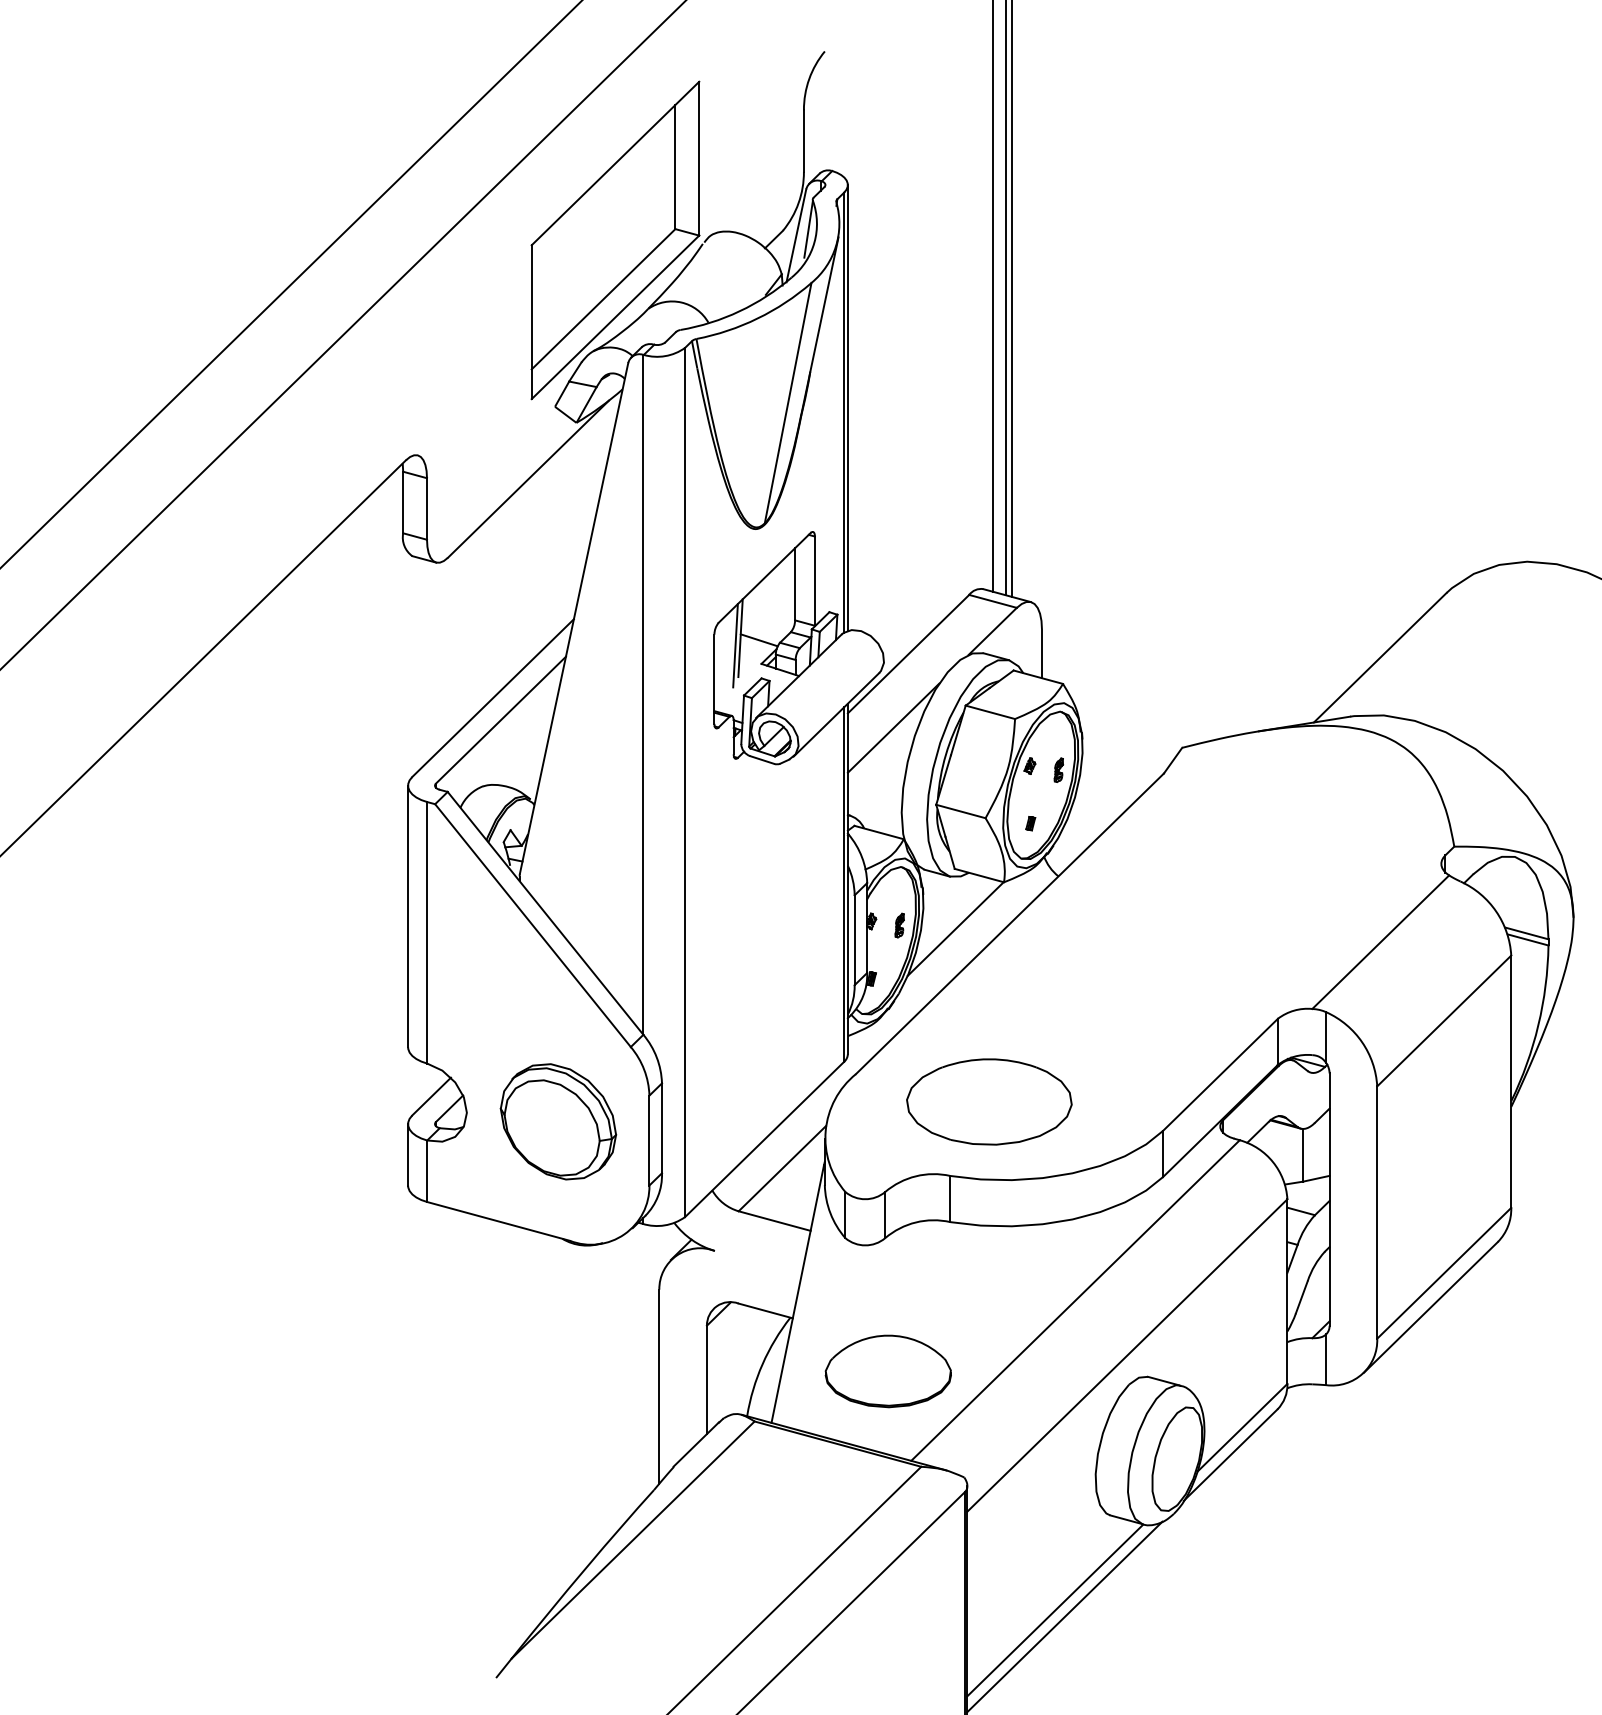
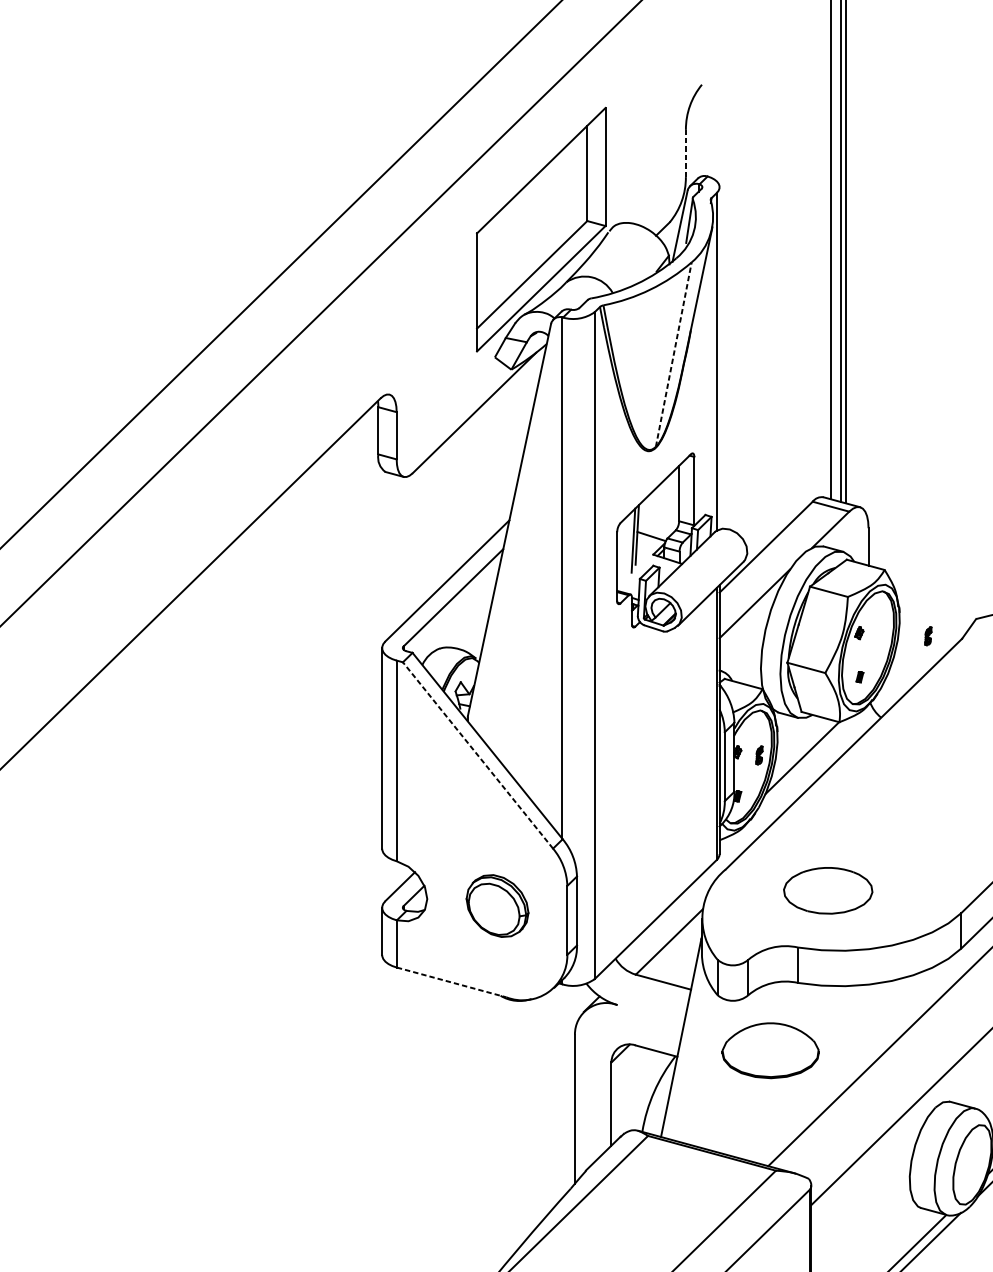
line: (803, 141) -> (685, 153), solid -> dashed
line: (788, 402) -> (674, 354), solid -> dashed
line: (847, 407) -> (719, 357), removed
part: (1058, 769) -> (928, 635), moved
line: (533, 925) -> (478, 755), solid -> dashed
part: (989, 1101) -> (828, 890), size x0.7
part: (558, 1121) -> (497, 905), size x0.7
line: (499, 1221) -> (452, 982), solid -> dashed
part: (887, 1371) -> (769, 1050), moved

